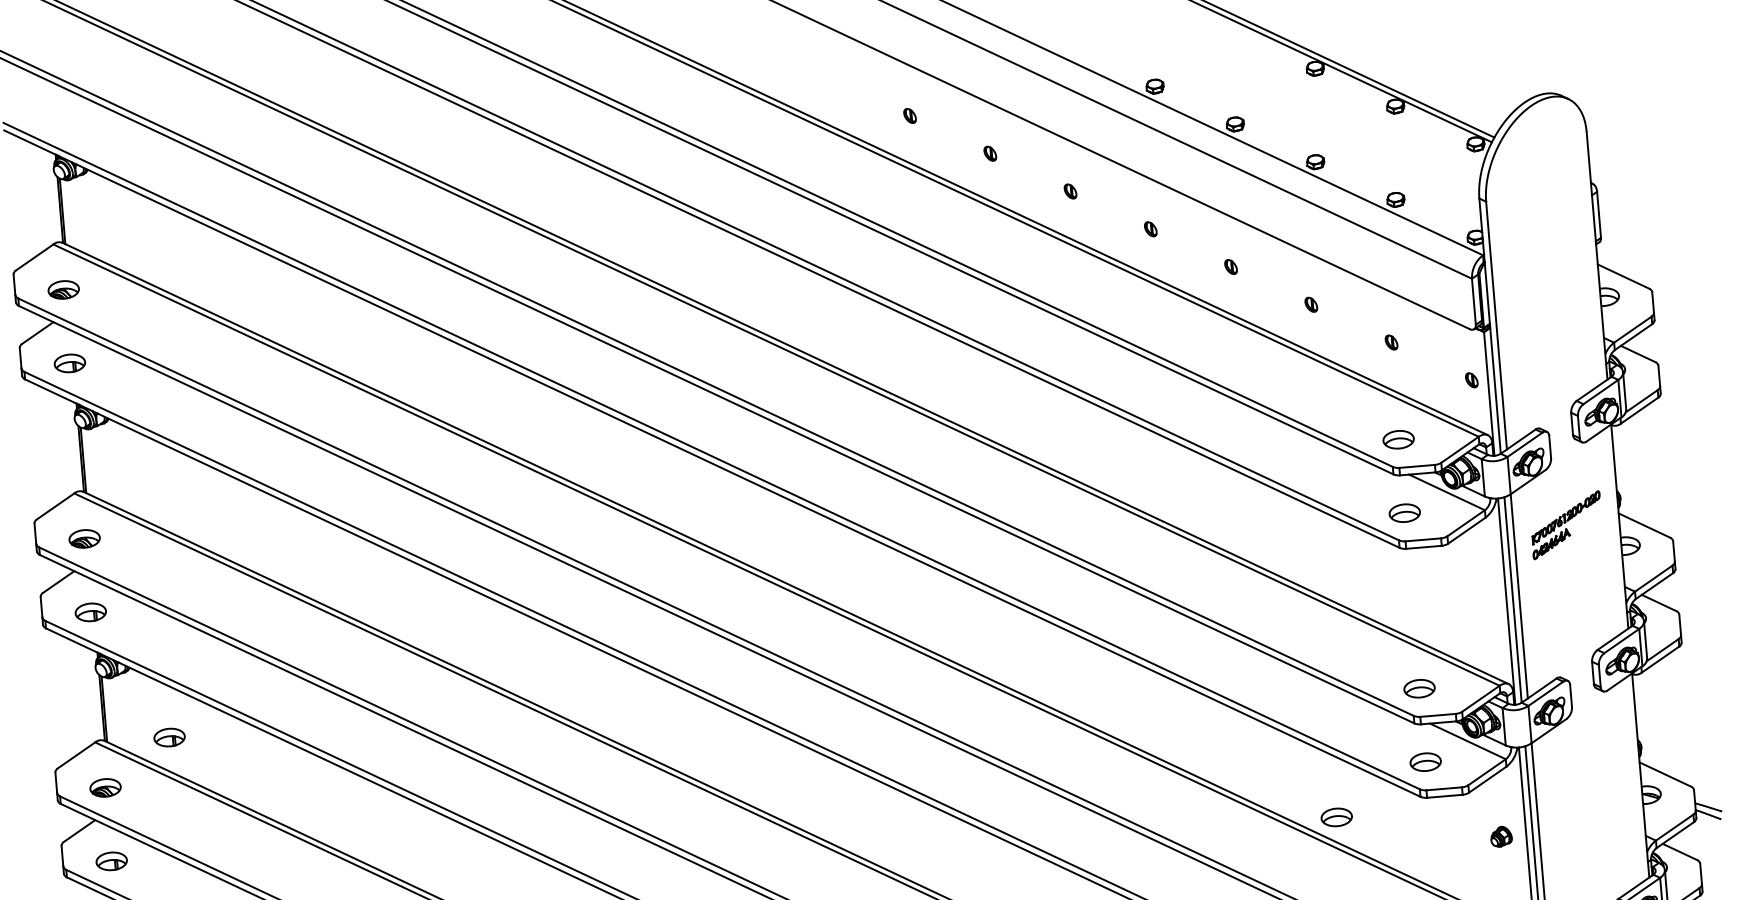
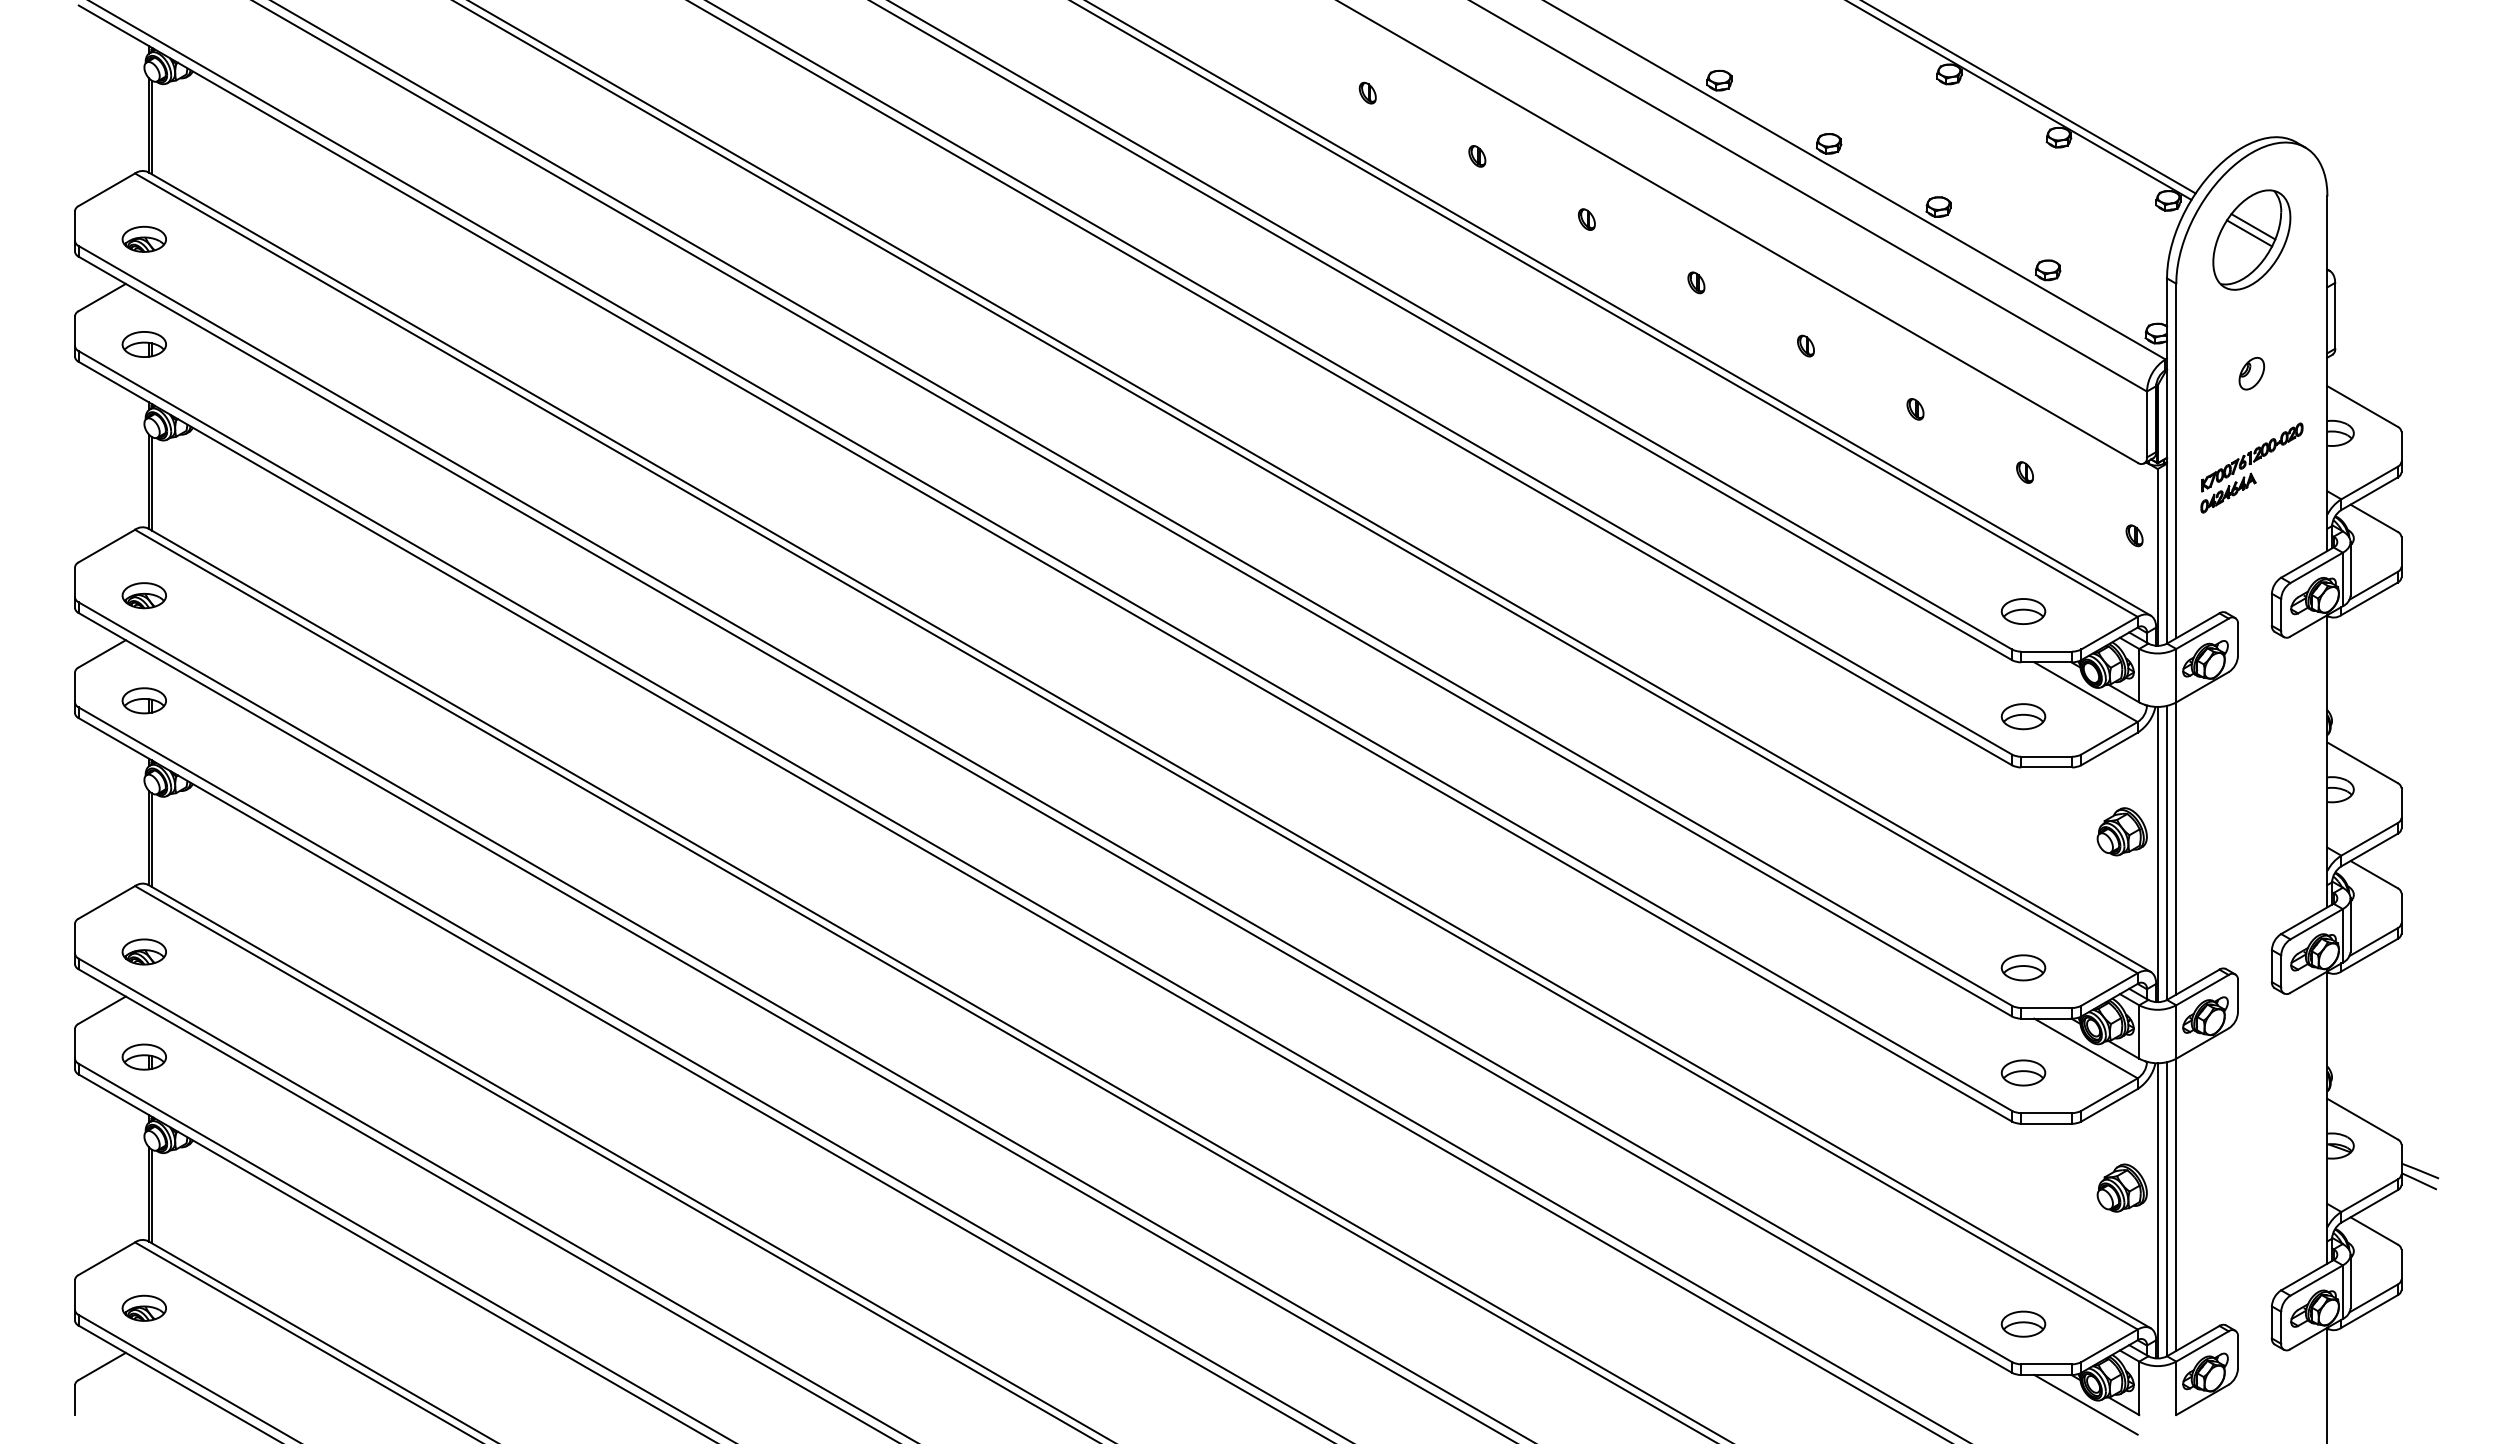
part: (1536, 166) -> (2251, 239), added
part: (1543, 260) -> (2251, 373), added
part: (1566, 524) -> (2251, 467), moved
part: (1480, 587) -> (2121, 831), added
part: (168, 737) -> (240, 887), removed
part: (1336, 817) -> (1890, 1140), removed
part: (1500, 836) -> (2121, 1187), size x1.67

